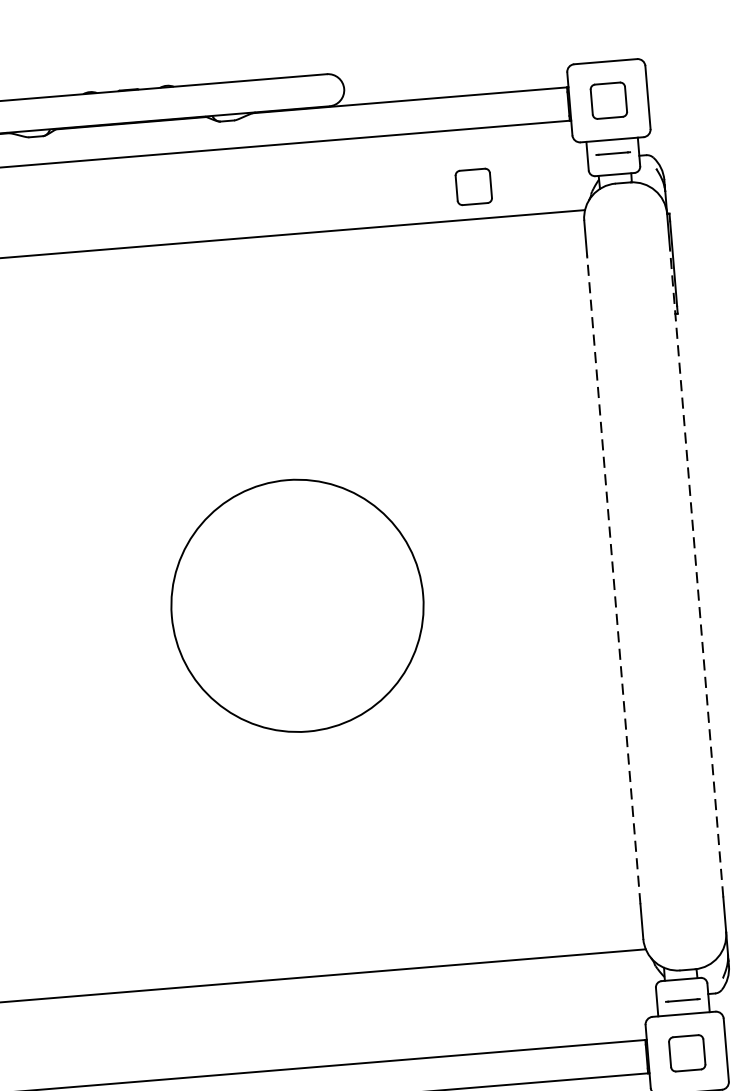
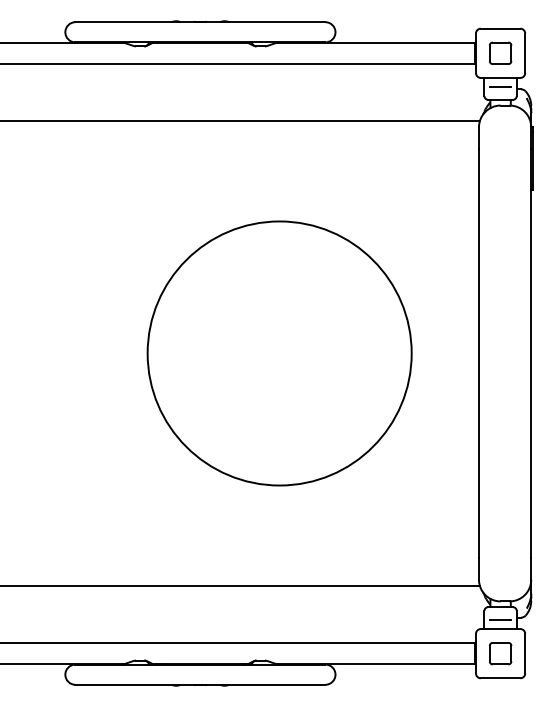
part: (473, 185) -> (411, 99), removed
line: (696, 571) -> (531, 352), dashed -> solid
line: (612, 578) -> (478, 352), dashed -> solid
circle: (297, 605) -> (279, 353), size x1.67

